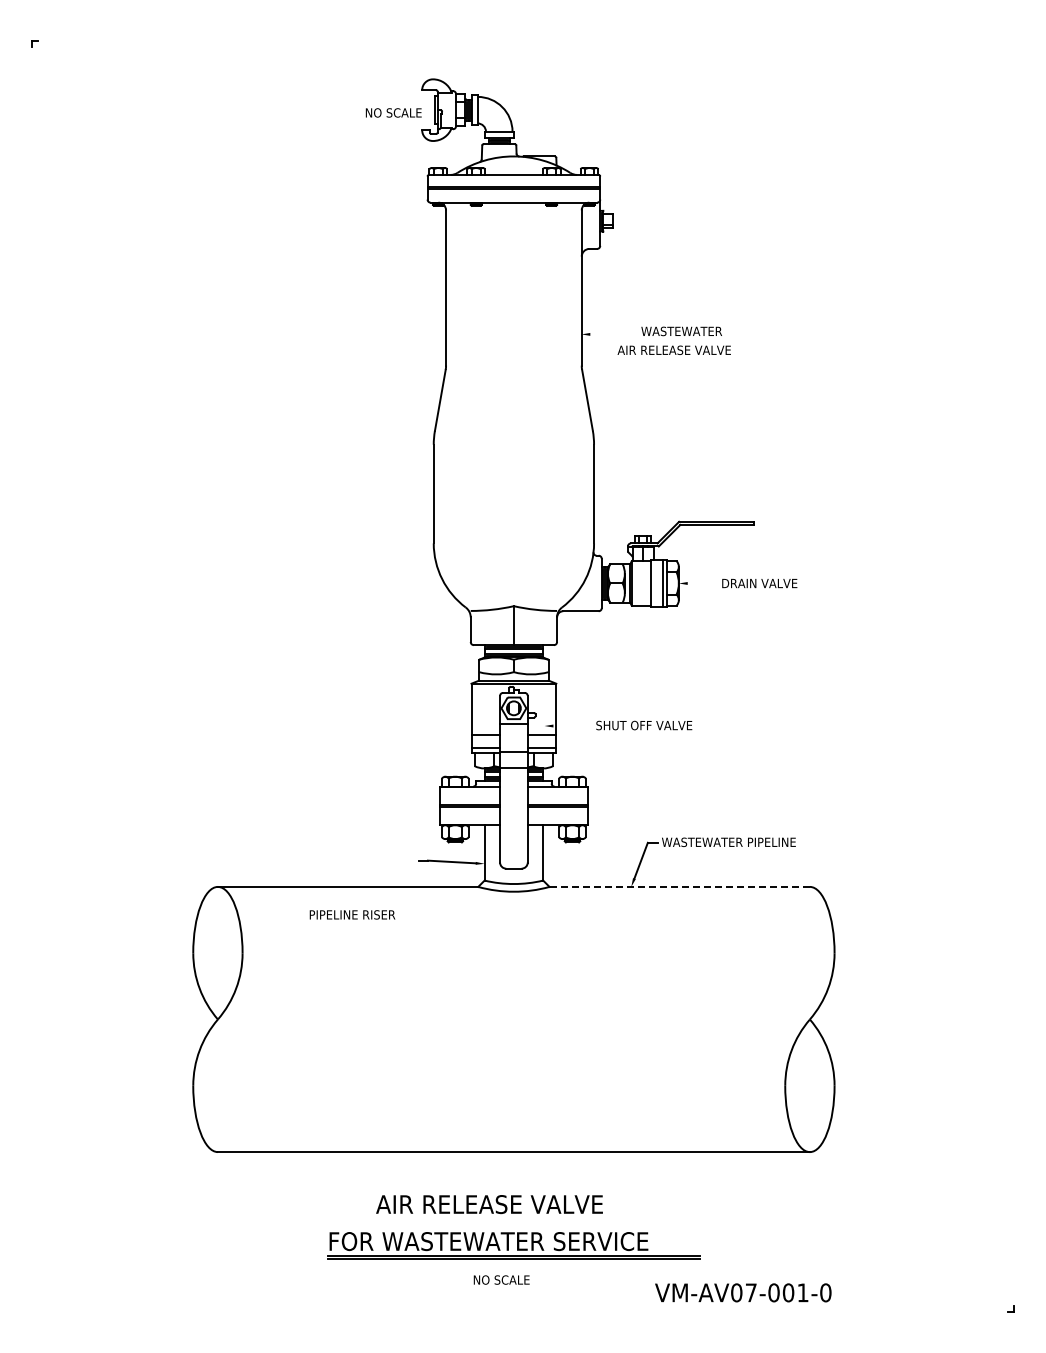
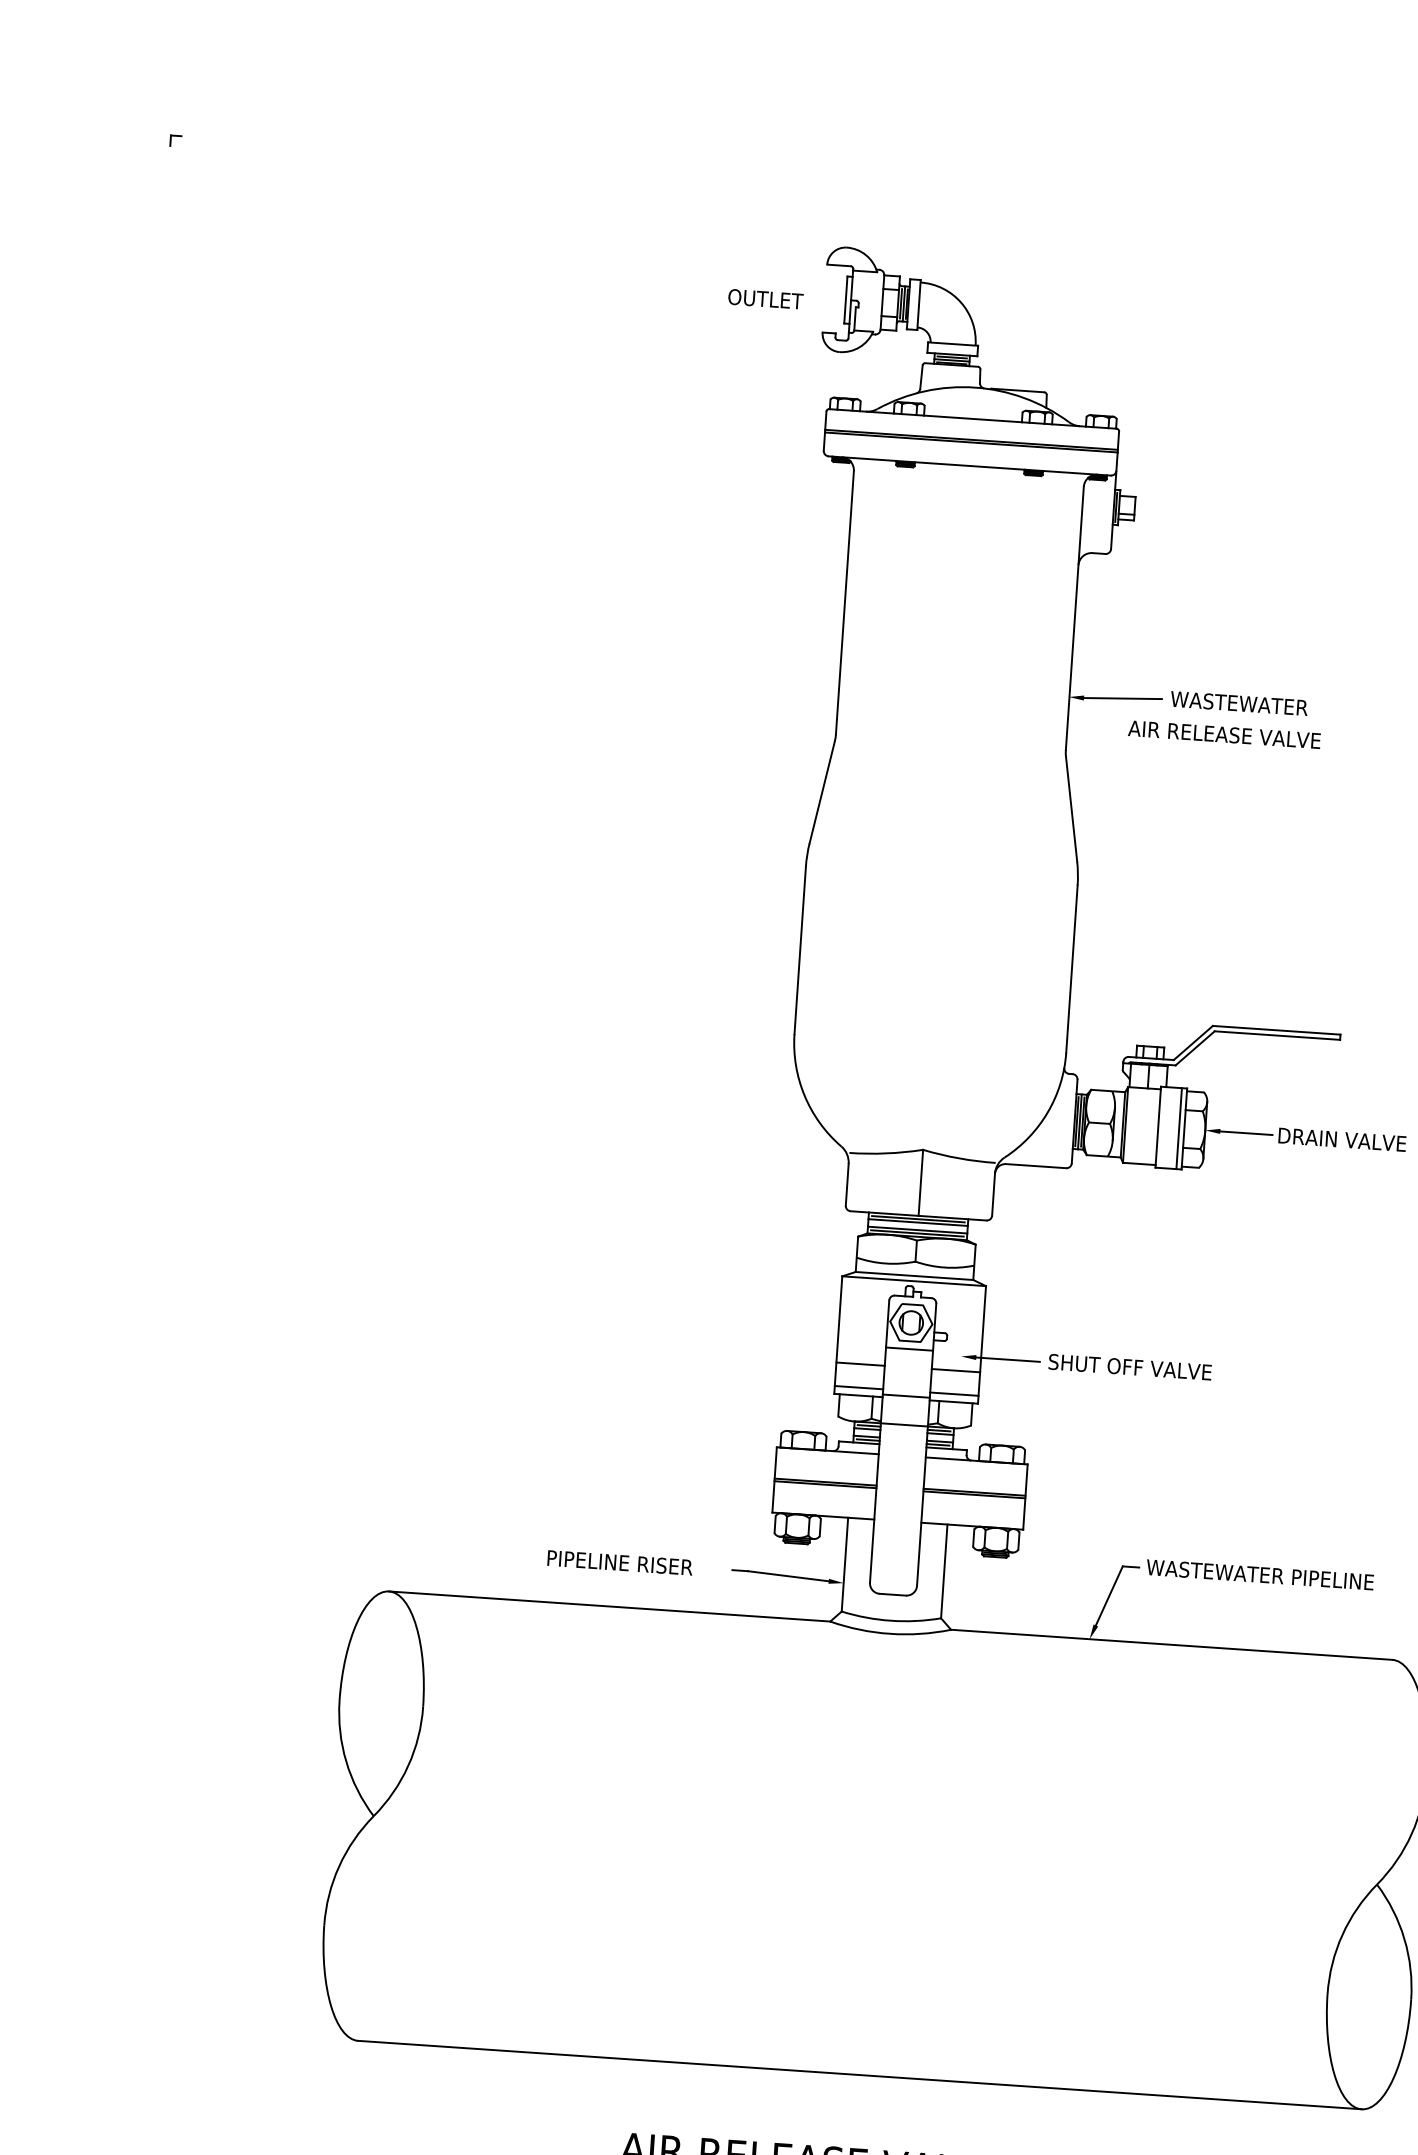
text: (393, 112) -> (776, 299), NO SCALE -> OUTLET
line: (613, 332) -> (1123, 697), added
line: (702, 583) -> (1245, 1133), added
line: (571, 726) -> (1006, 1360), added
line: (680, 886) -> (1173, 1644), dashed -> solid
text: (352, 914) -> (620, 1562), moved

